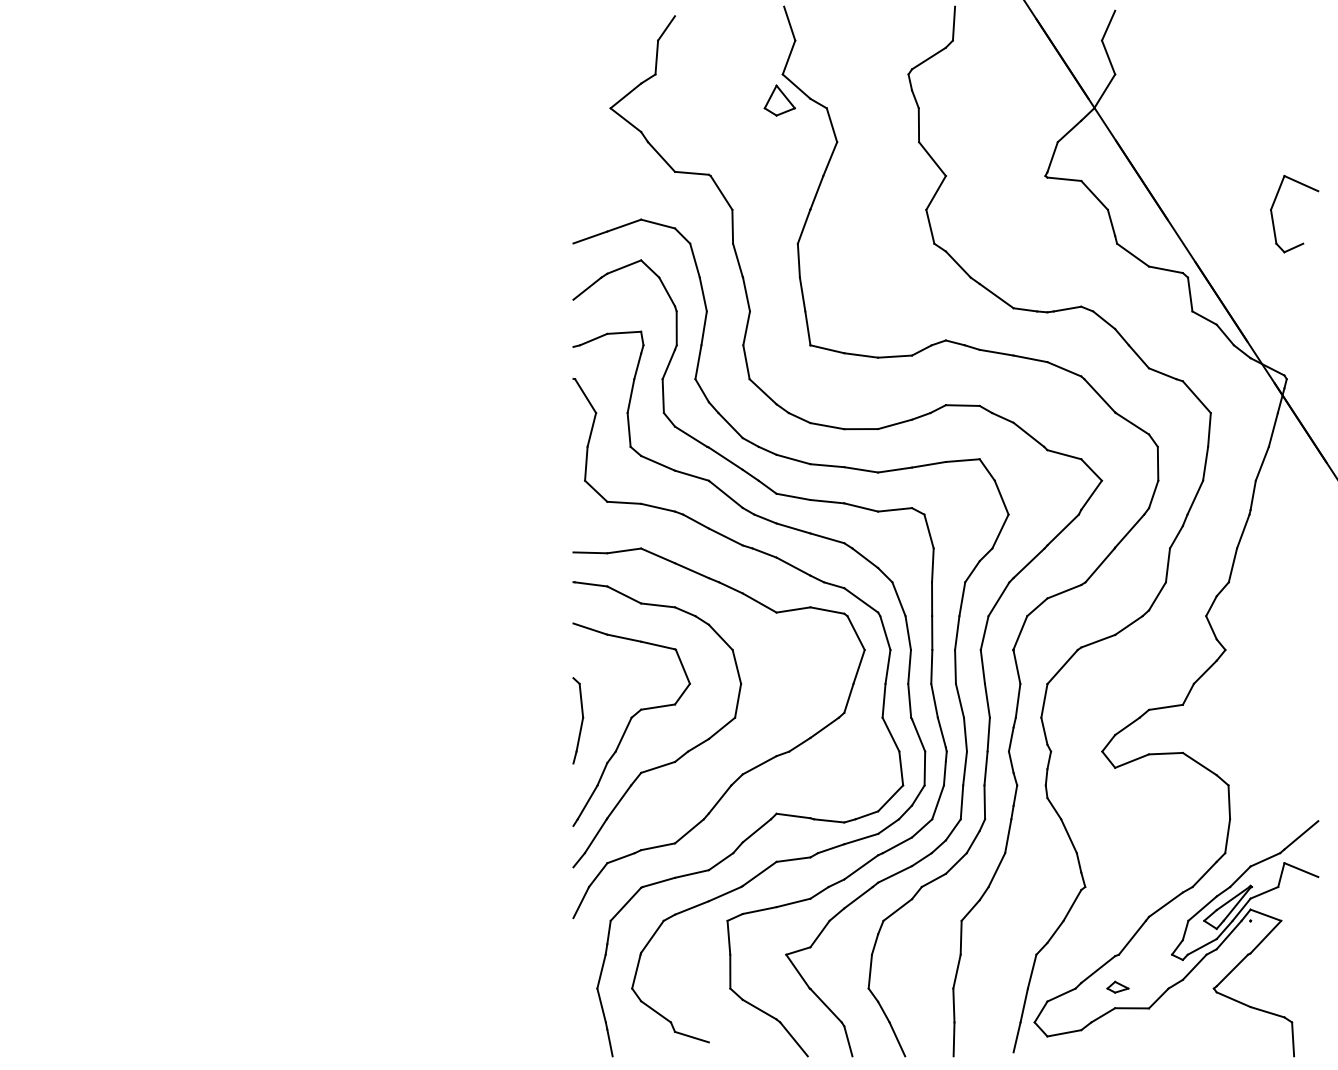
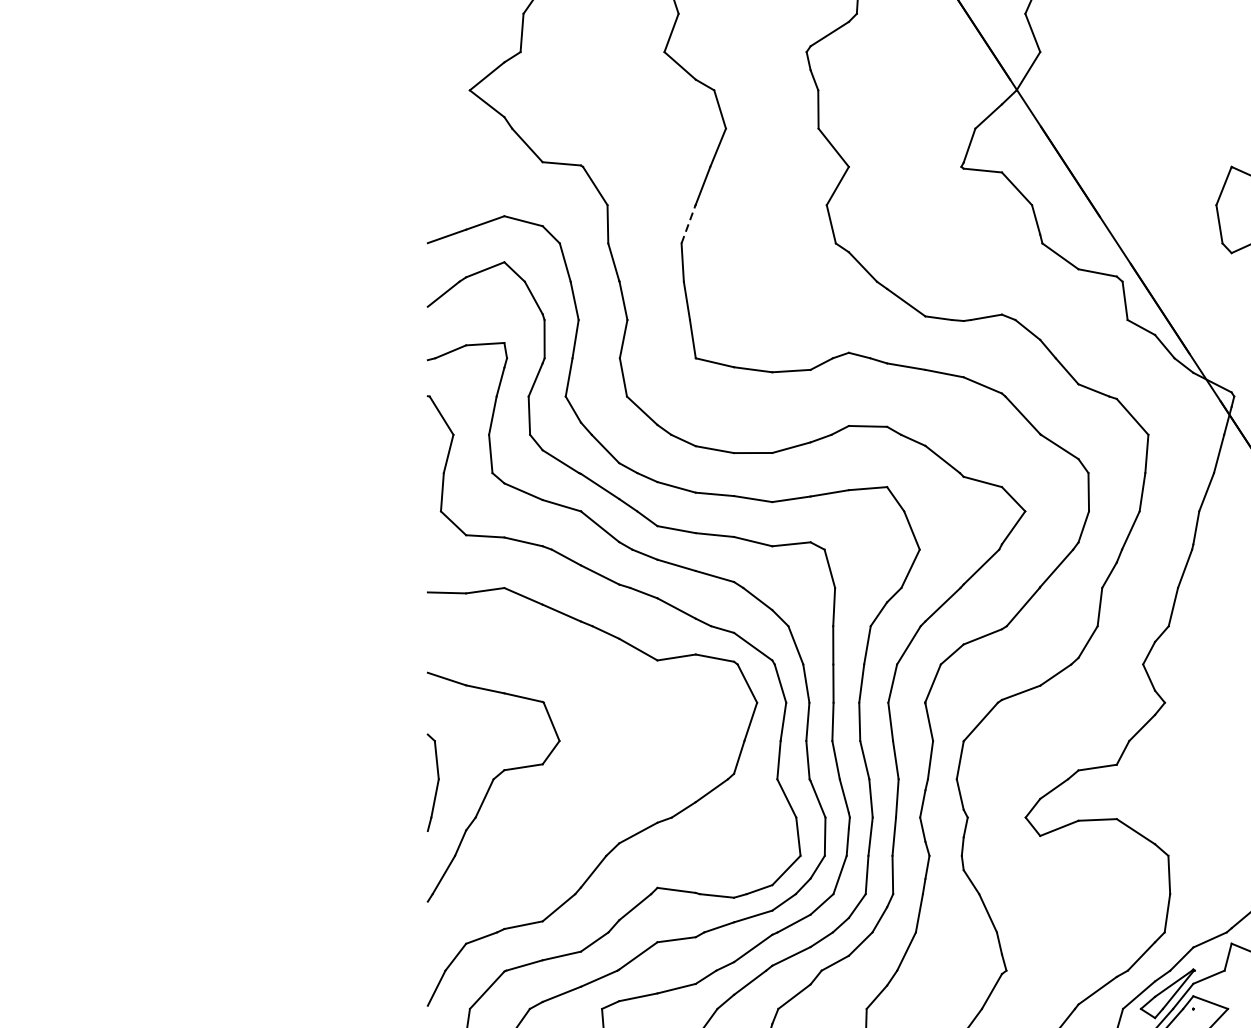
part: (779, 100) -> (660, 81), removed
line: (804, 226) -> (689, 223), solid -> dashed
part: (682, 754) -> (551, 820), removed

